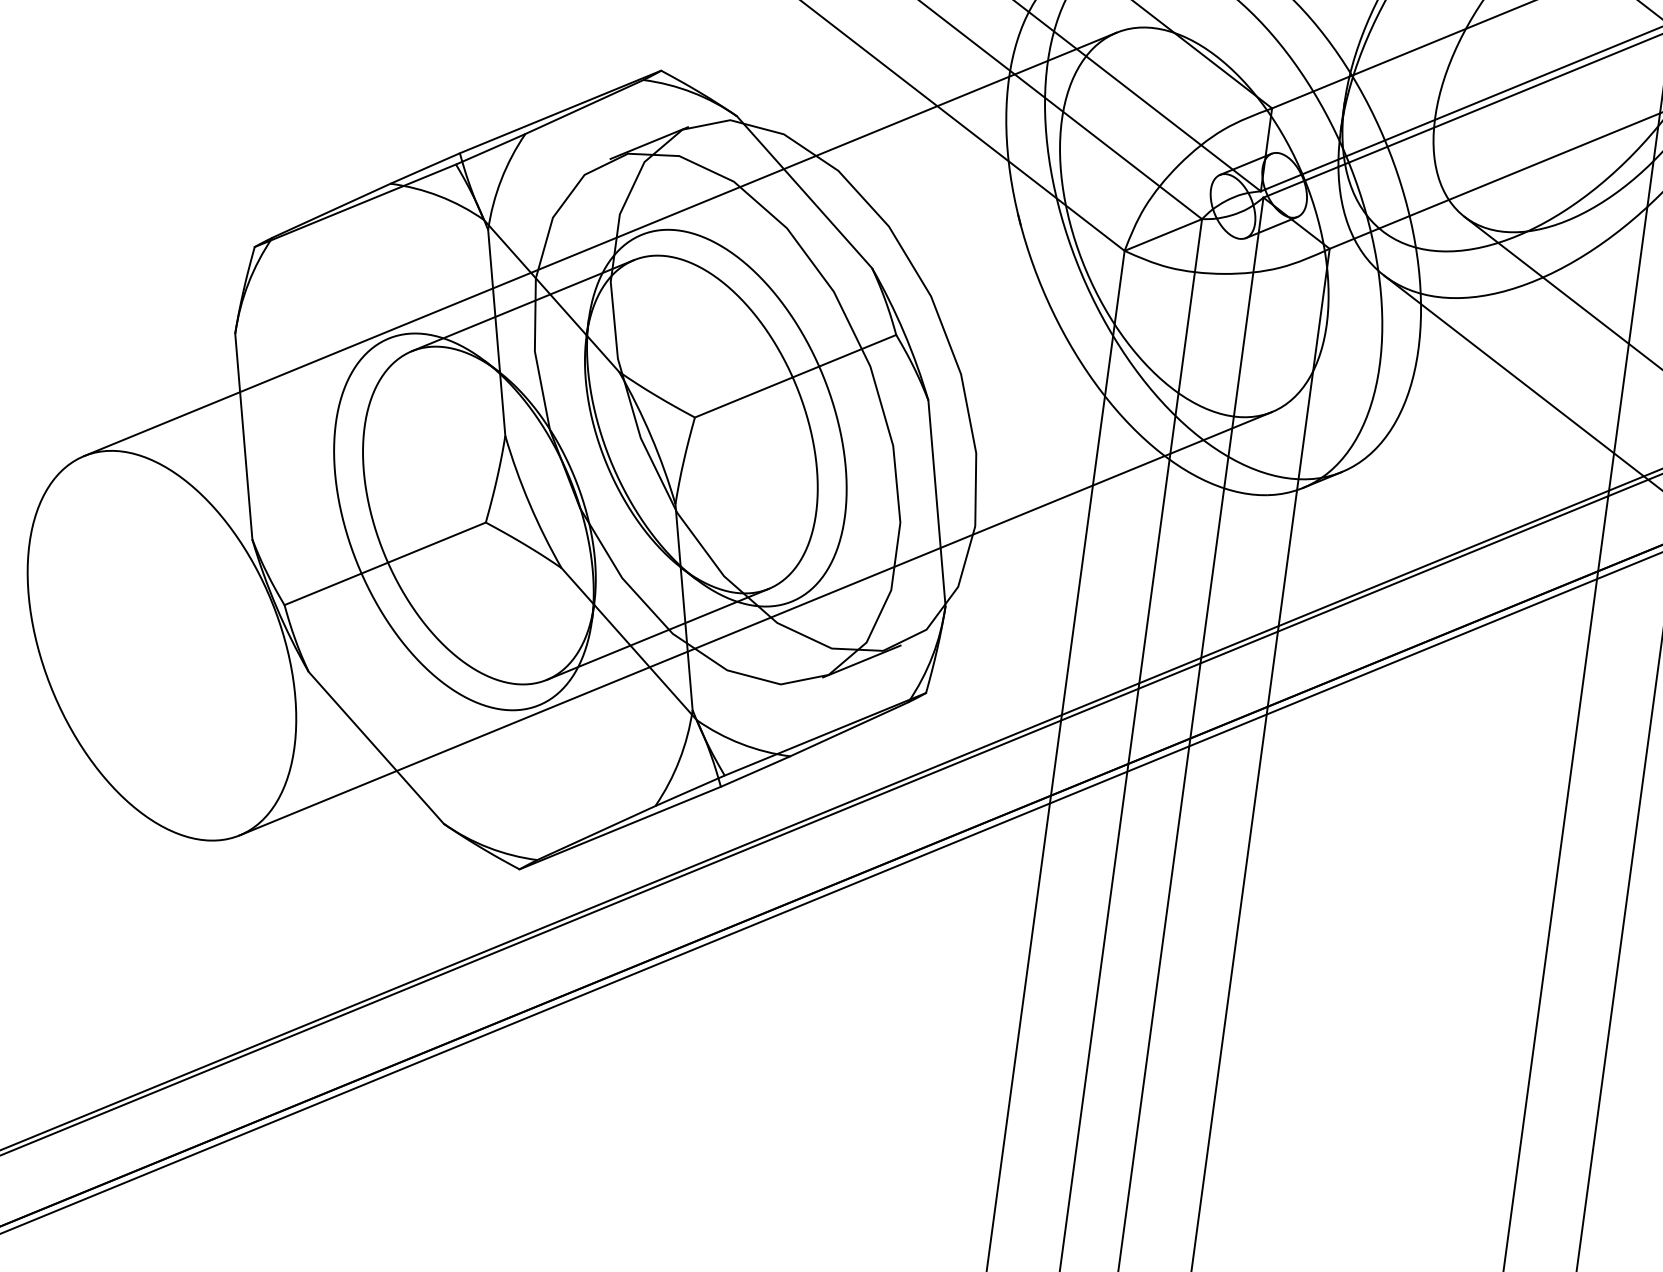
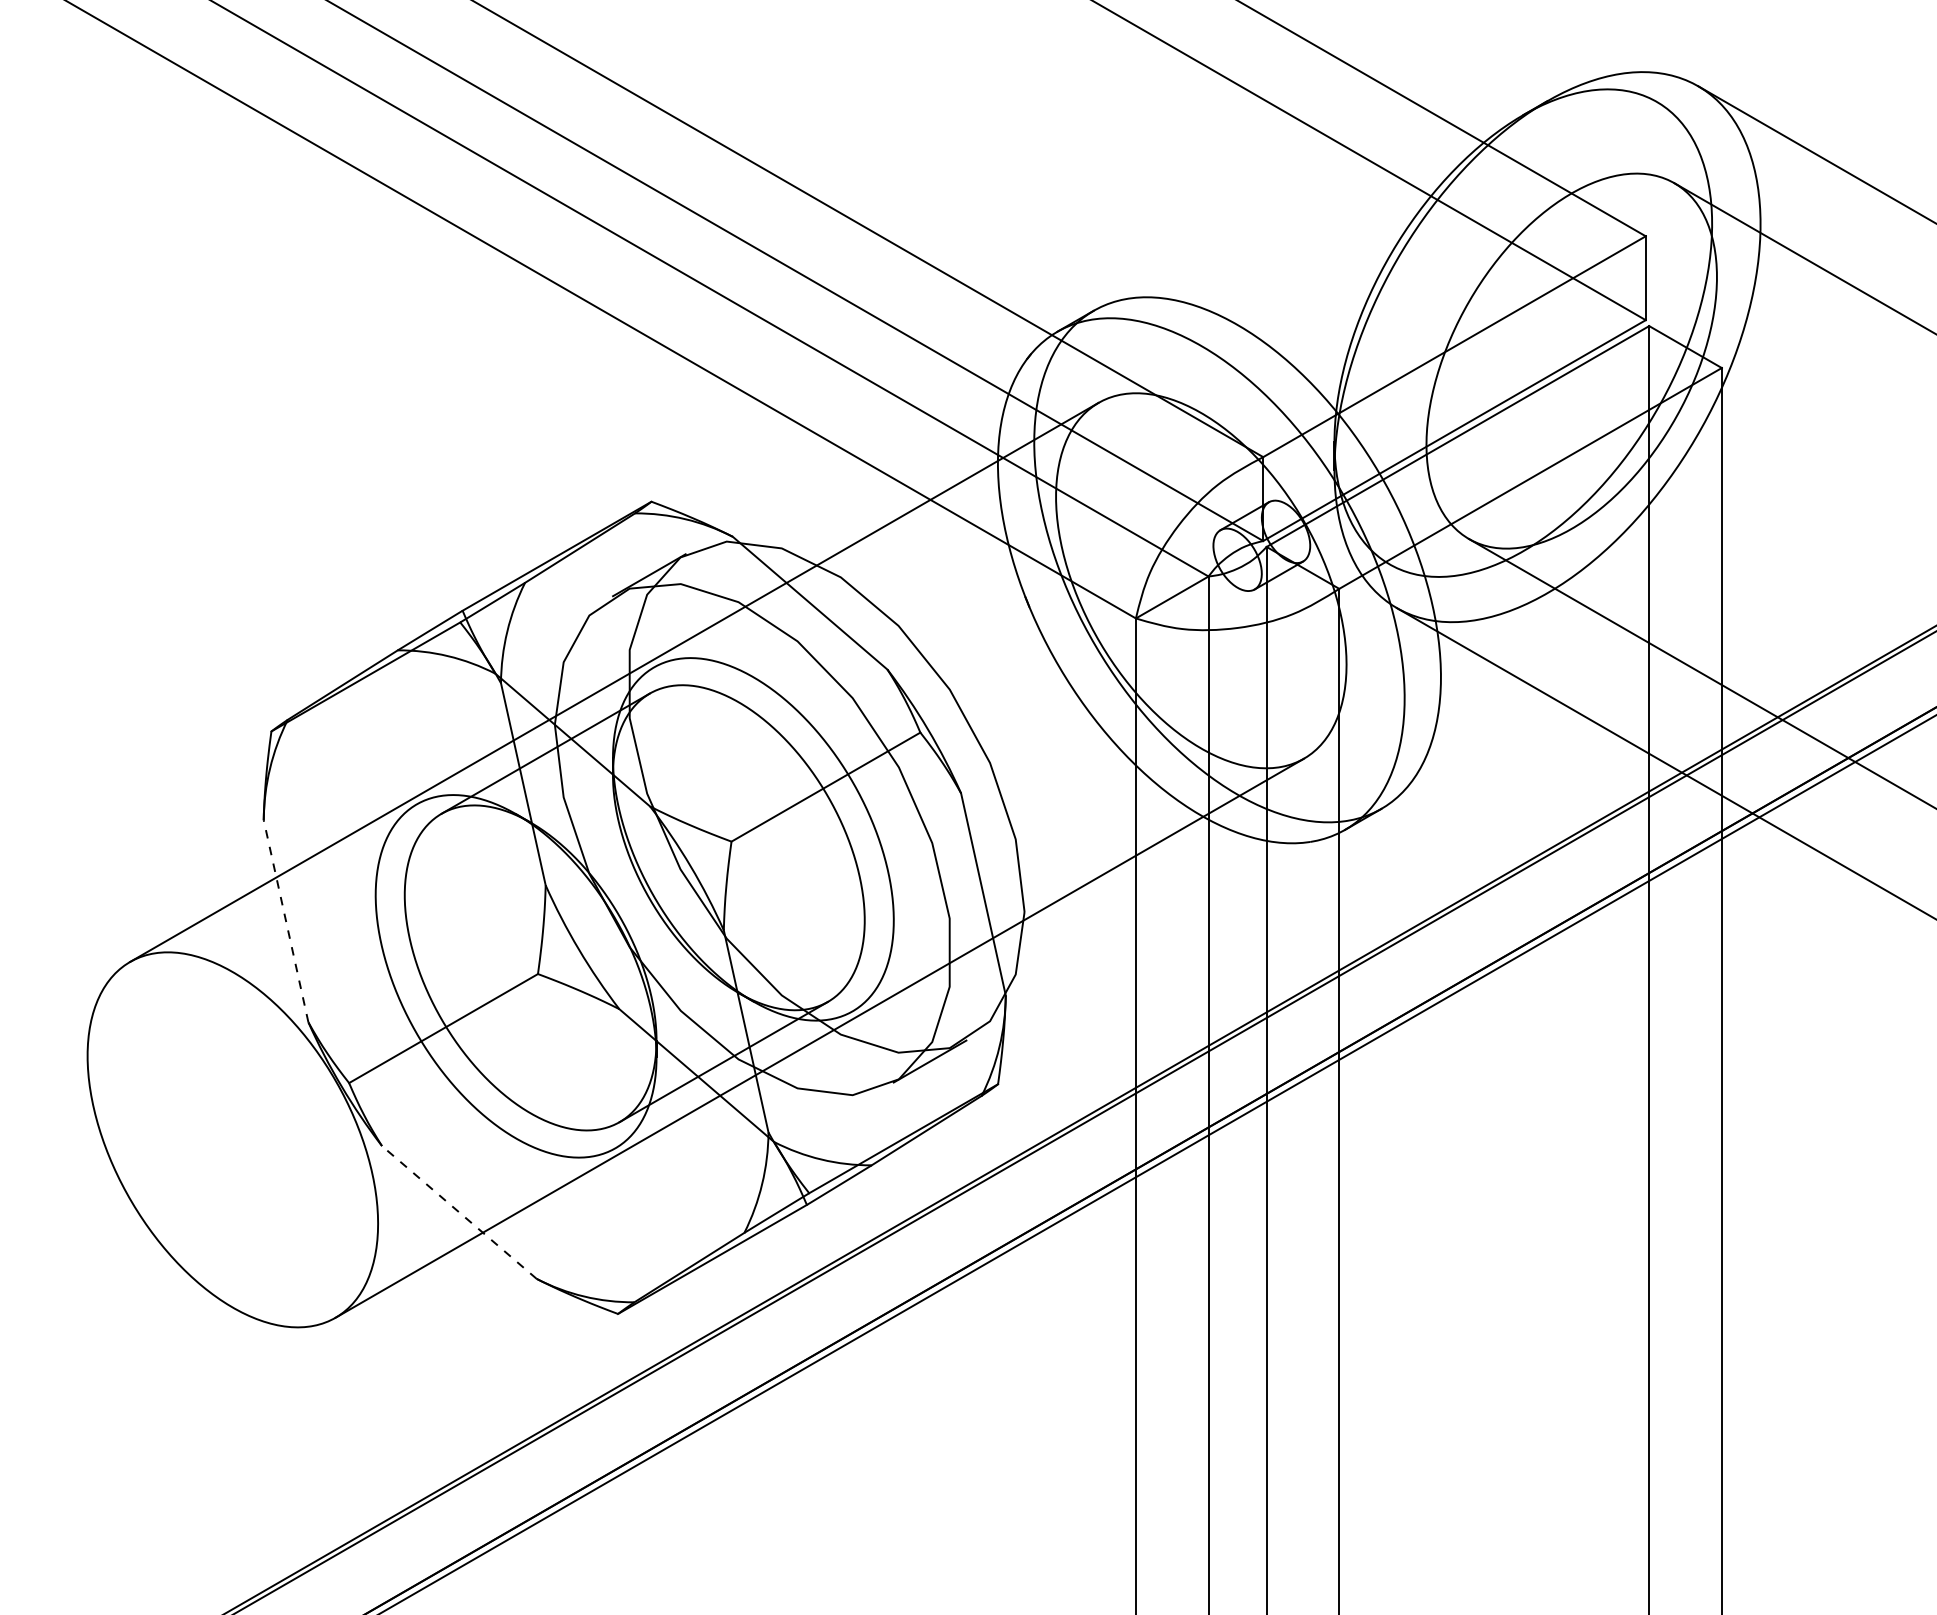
line: (244, 436) -> (286, 921), solid -> dashed
line: (376, 747) -> (459, 1212), solid -> dashed

